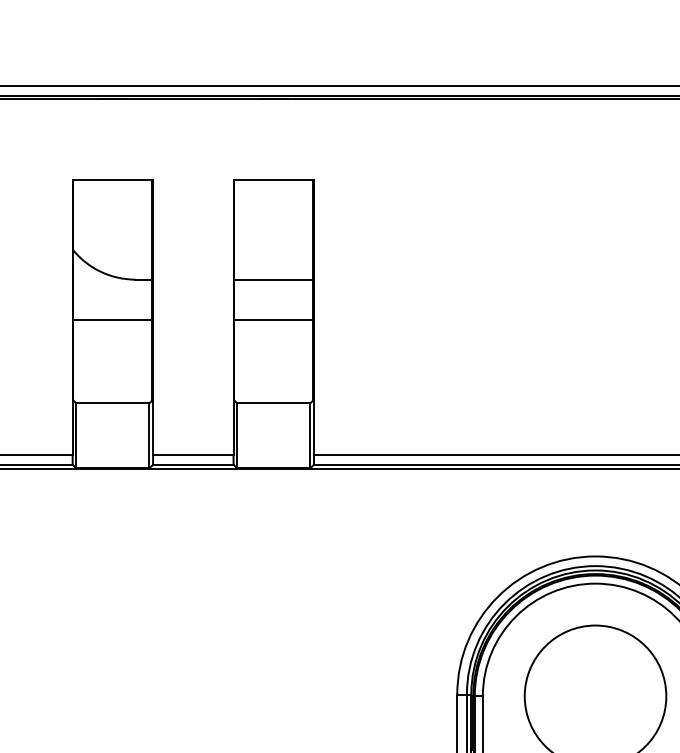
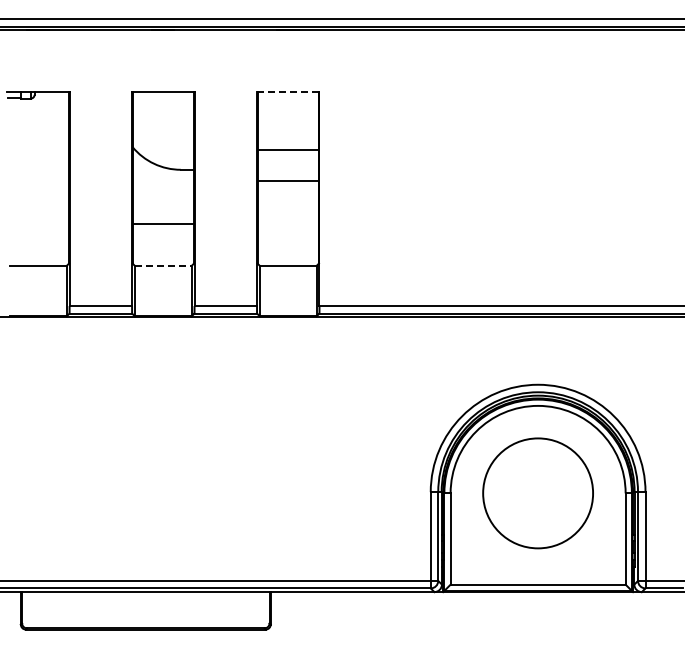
line: (274, 180) -> (288, 92), solid -> dashed
line: (272, 279) -> (287, 149), moved
line: (113, 320) -> (163, 224), moved
line: (272, 320) -> (287, 181), moved
line: (113, 402) -> (163, 265), solid -> dashed

